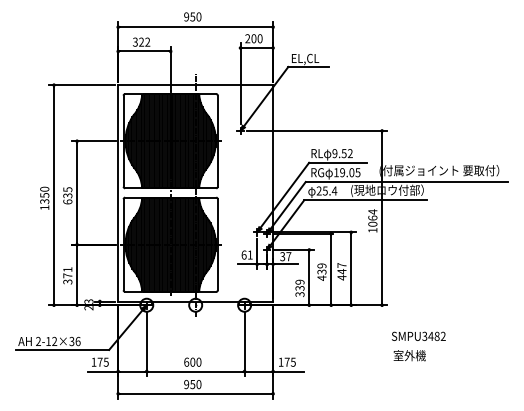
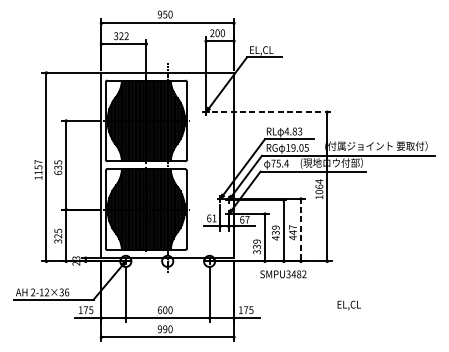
line: (317, 130) -> (272, 111), solid -> dashed
text: (342, 153) -> (293, 131), 9.52 -> 4.83
text: (318, 190) -> (272, 163), 25.4 -> 75.4
text: (44, 195) -> (38, 167), 1350 -> 1157
text: (282, 256) -> (242, 219), 37 -> 67
line: (351, 268) -> (301, 229), solid -> dashed
text: (67, 272) -> (57, 233), 371 -> 325
text: (418, 335) -> (283, 273), moved
text: (409, 356) -> (350, 305), 室外機 -> EL,CL
text: (192, 384) -> (165, 329), 950 -> 990

